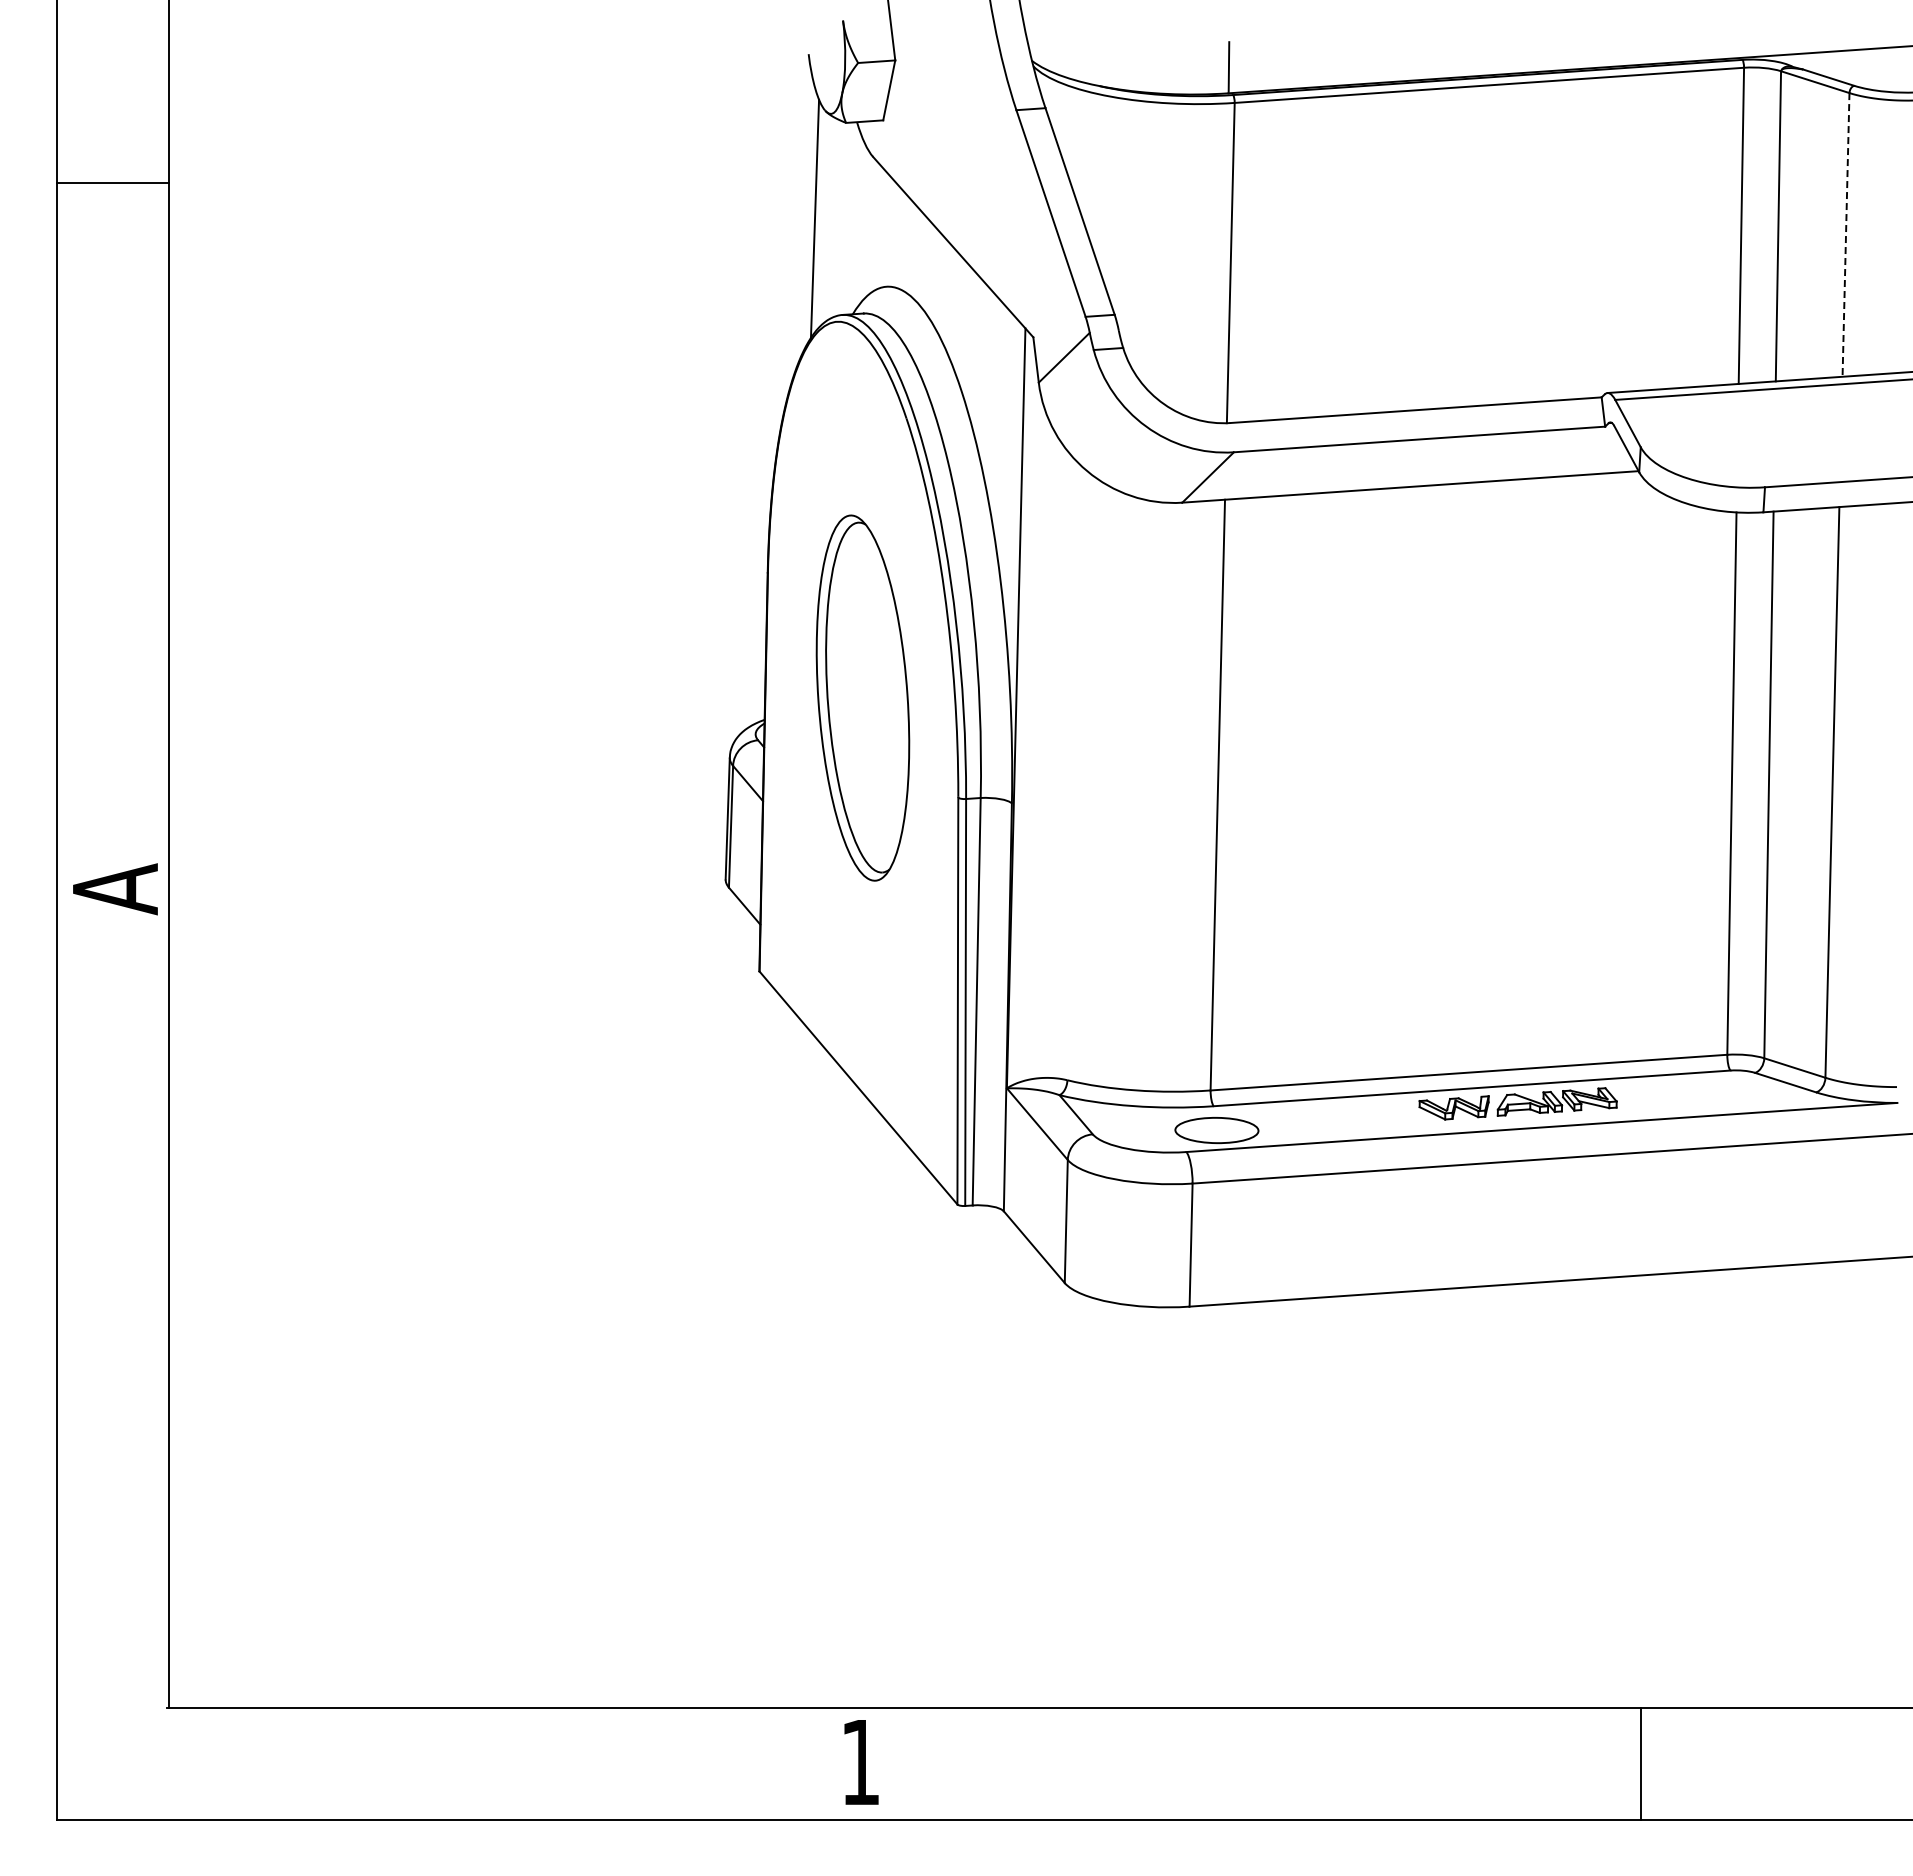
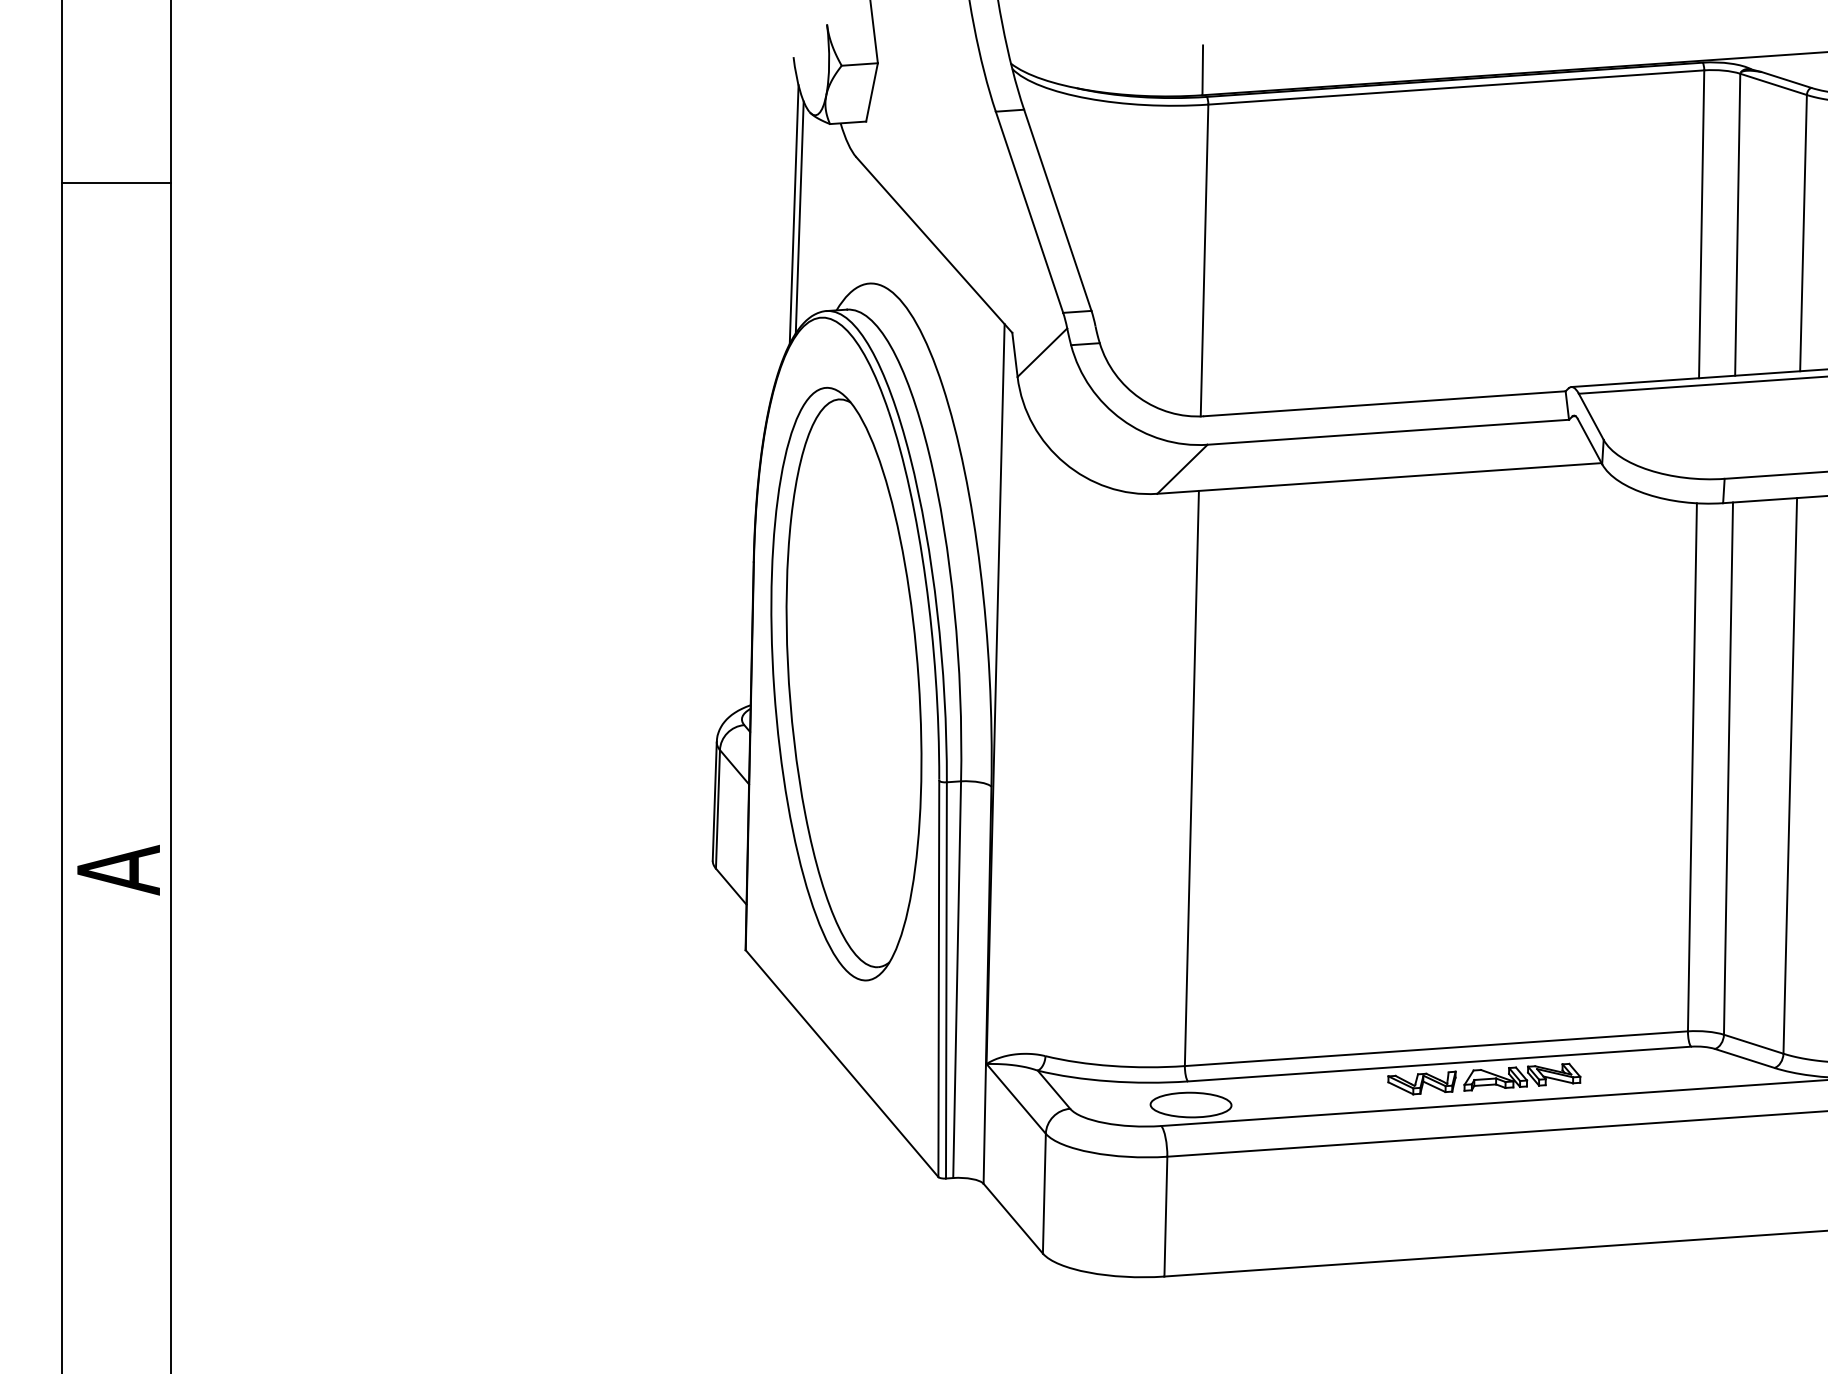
line: (808, 215) -> (793, 214), added
line: (1846, 234) -> (1803, 232), dashed -> solid
part: (862, 697) -> (845, 683), size x1.67

